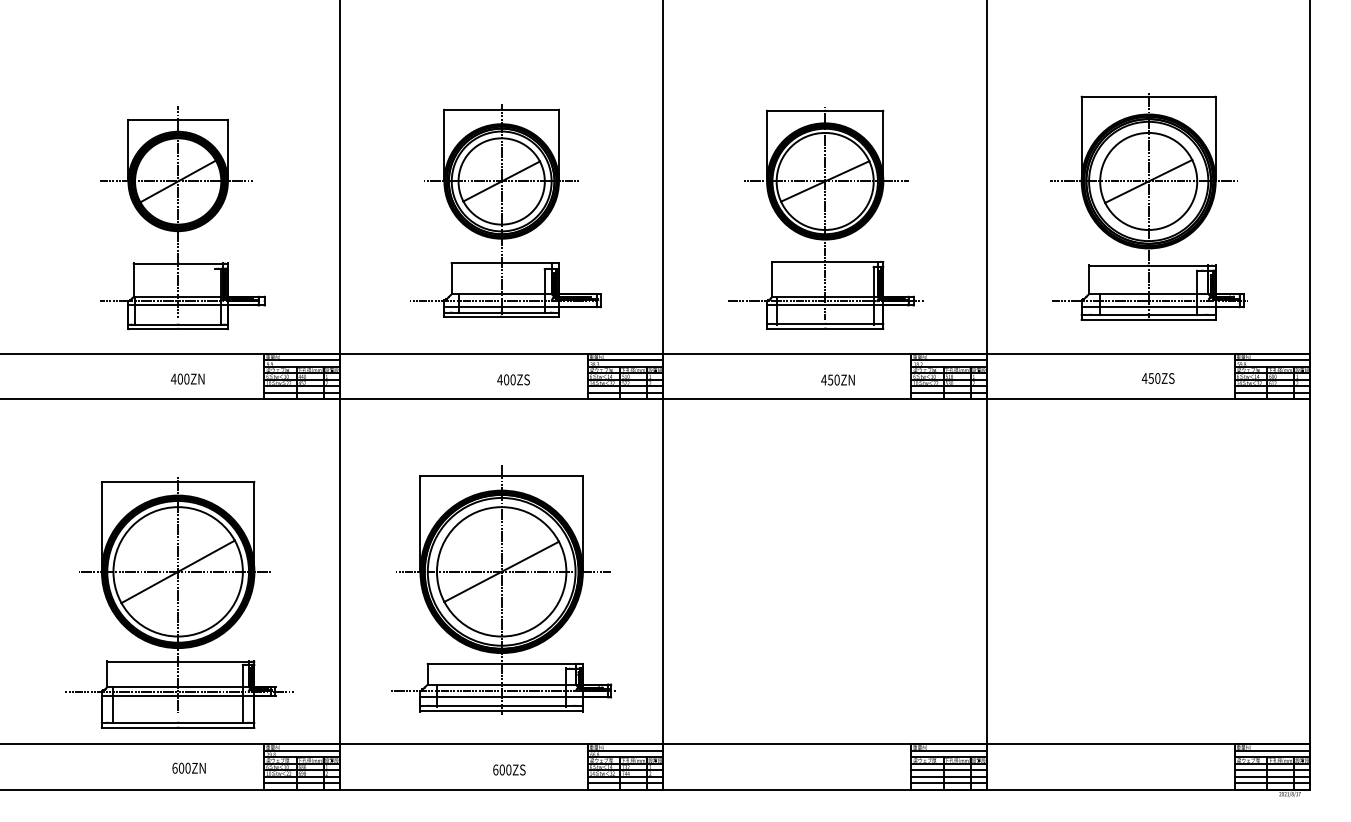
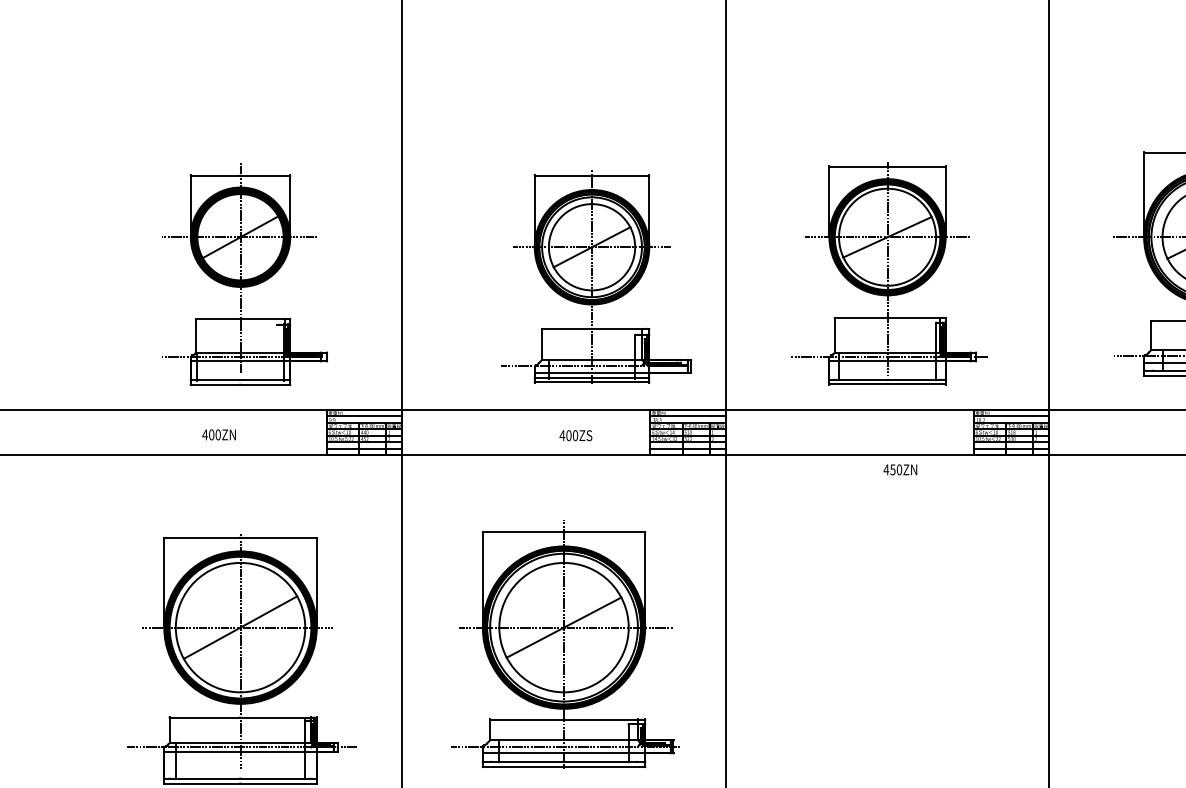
part: (505, 210) -> (595, 276), moved
text: (187, 378) -> (218, 434), moved
text: (837, 379) -> (899, 469), moved

